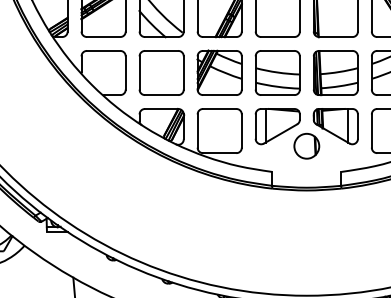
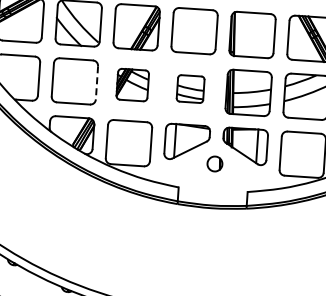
part: (219, 72) -> (132, 84), size x0.7
part: (277, 72) -> (190, 88), size x0.6
line: (183, 73) -> (96, 83), solid -> dashed
part: (306, 145) -> (214, 163), size x0.6

